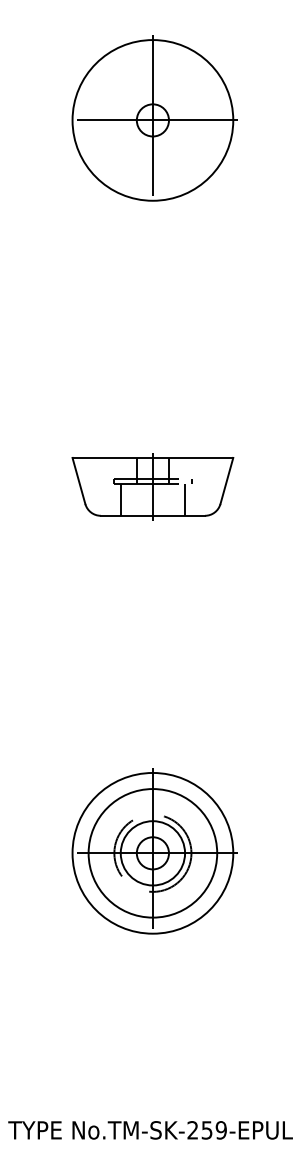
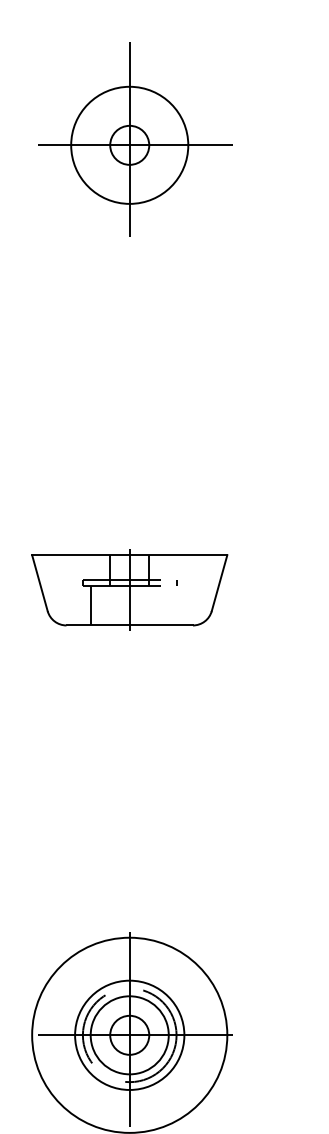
circle: (152, 120) -> (129, 145), size x0.6
line: (185, 499) -> (169, 605), removed
circle: (152, 853) -> (129, 1035), size x0.7

